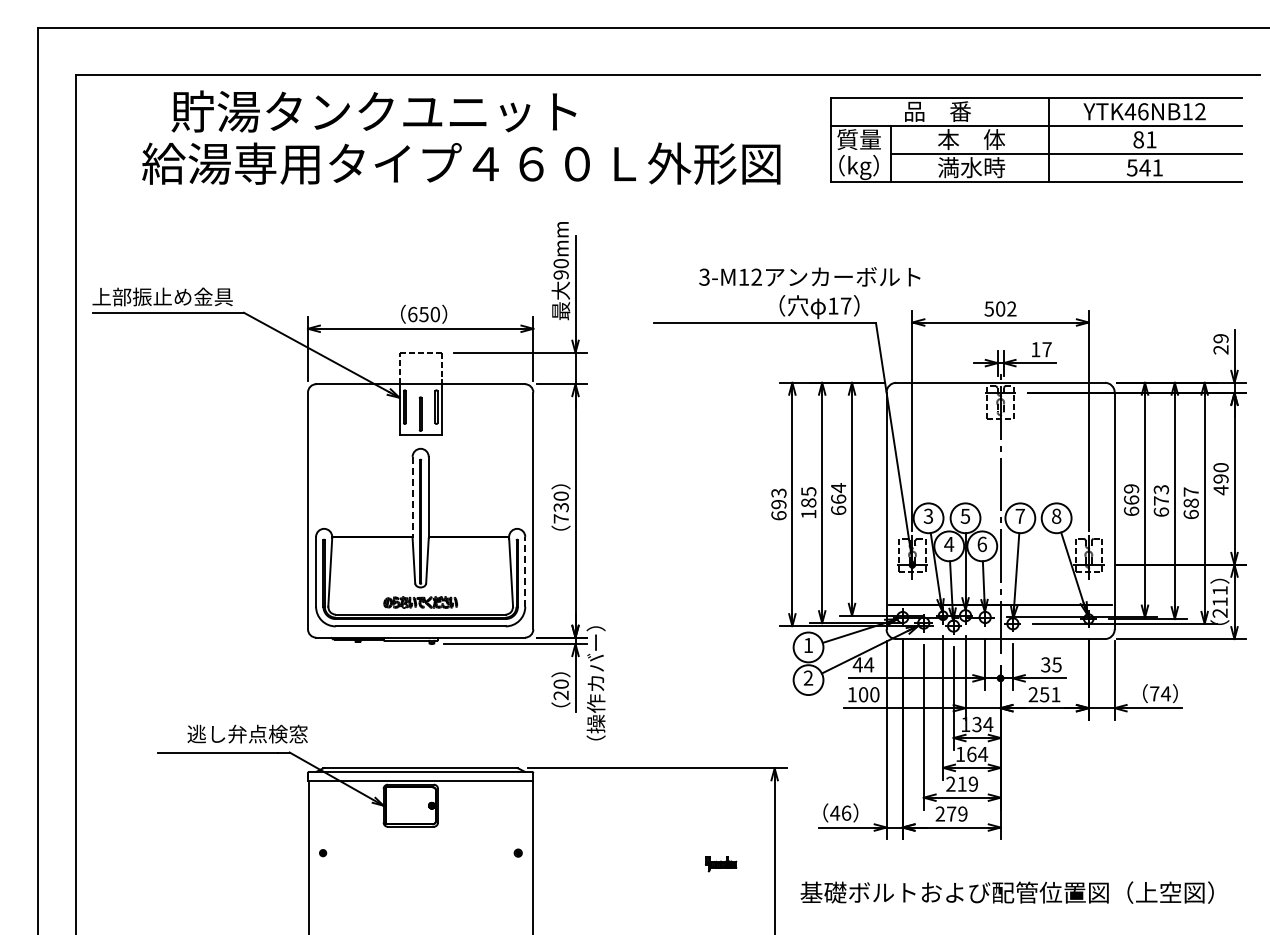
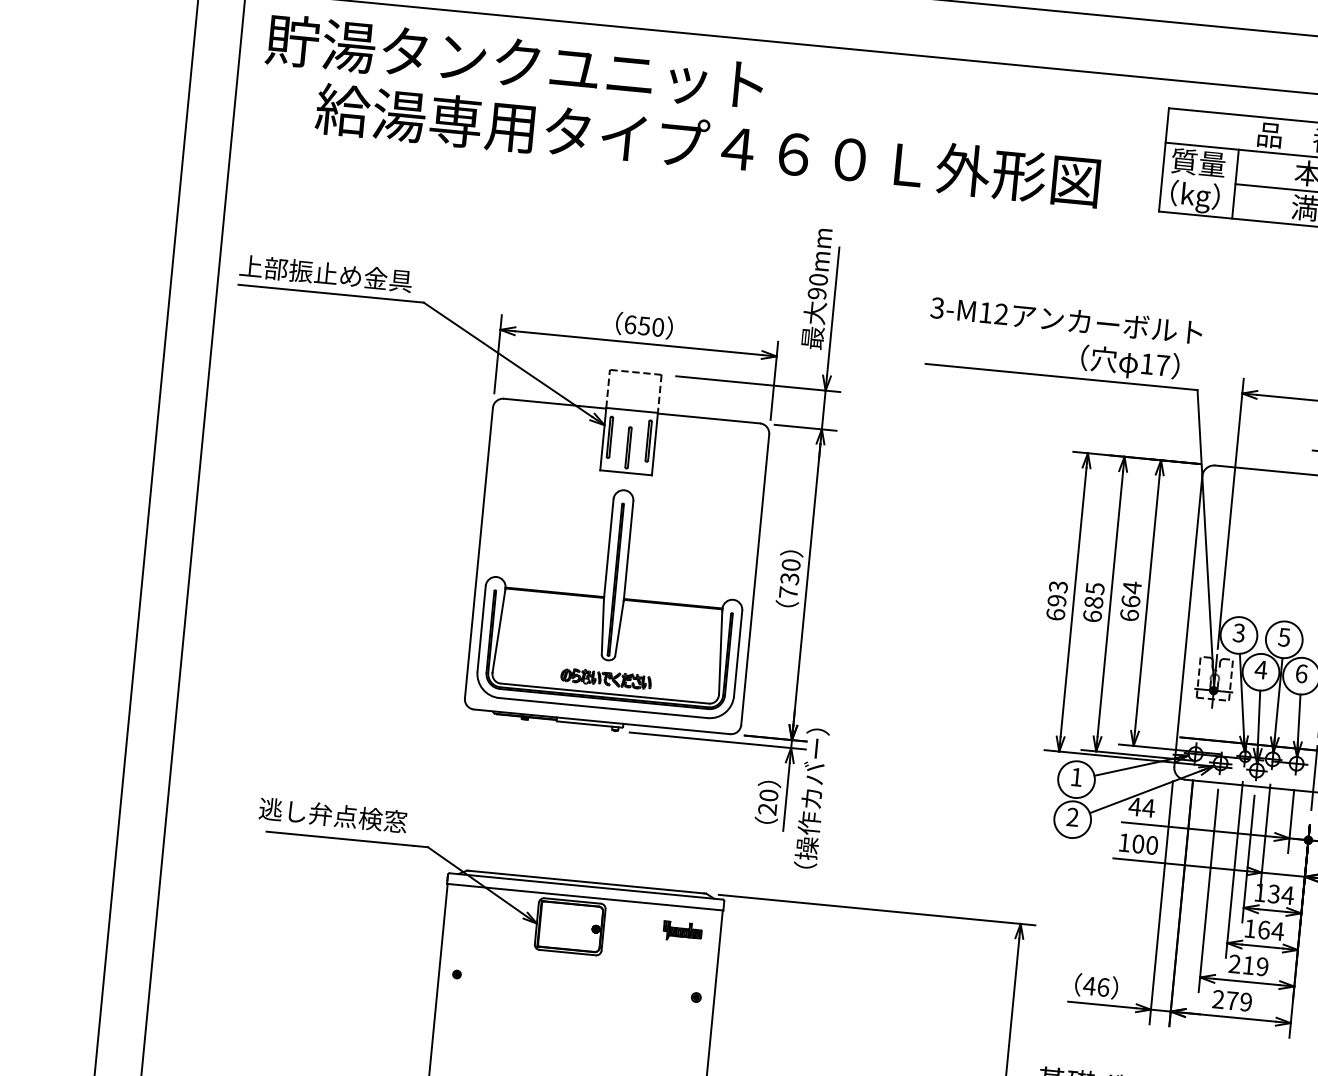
text: (373, 111) -> (514, 62), moved
text: (809, 276) -> (1066, 319), moved
line: (412, 497) -> (608, 549), dashed -> solid
text: (808, 513) -> (1092, 615), 185 -> 685
line: (525, 571) -> (738, 653), dashed -> solid
text: (247, 733) -> (333, 814), moved
part: (721, 864) -> (683, 932), moved

